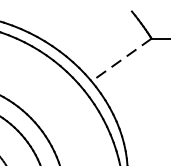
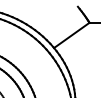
line: (121, 60) -> (71, 35), dashed -> solid

